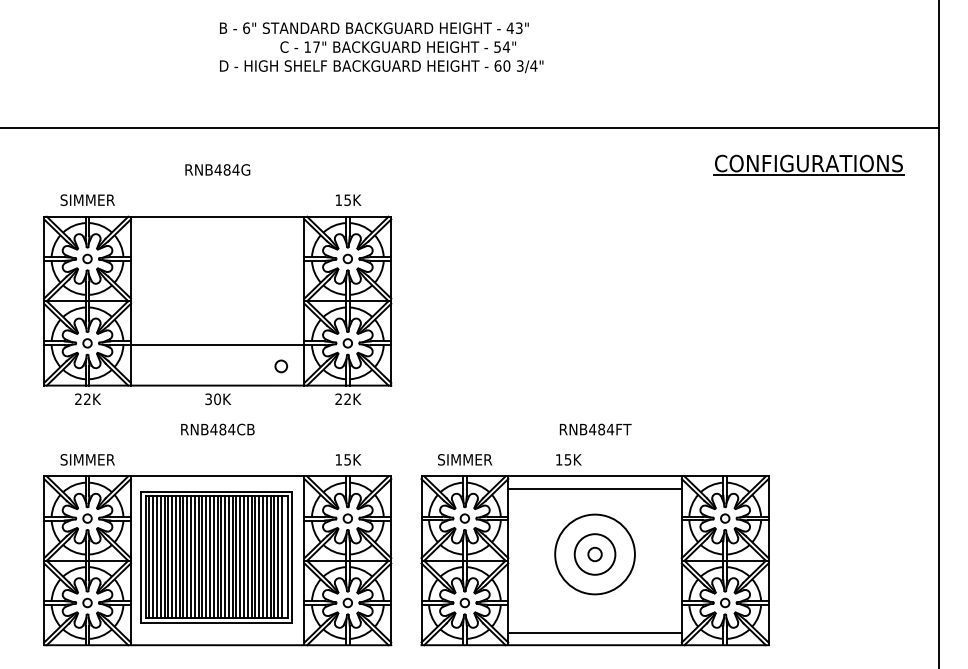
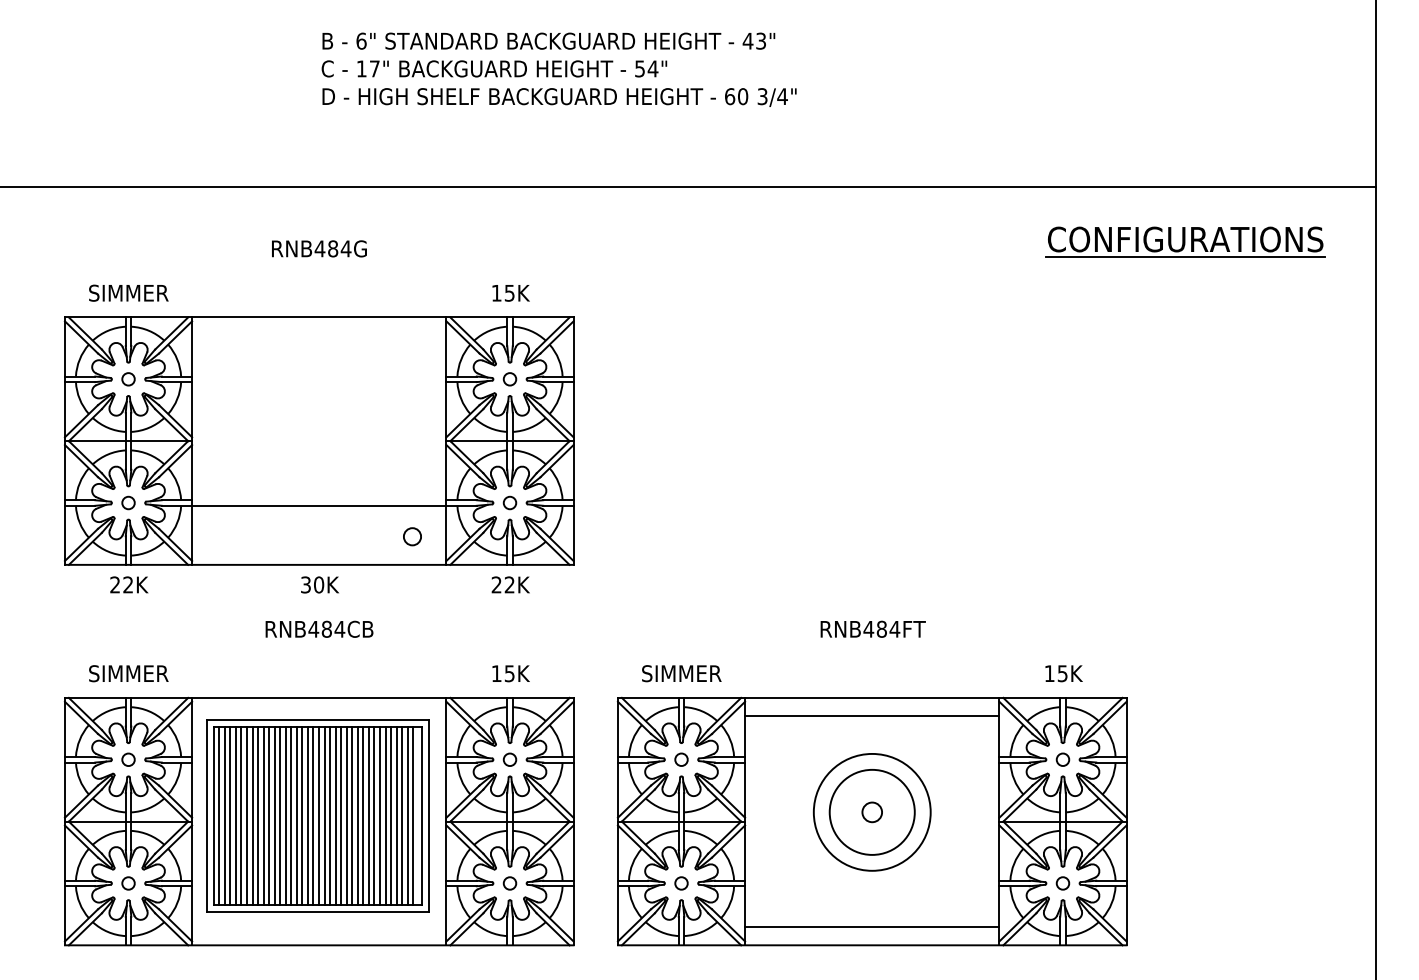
text: (397, 46) -> (493, 67), moved
text: (568, 459) -> (1063, 673), moved
circle: (595, 554) -> (872, 812), size x1.43

